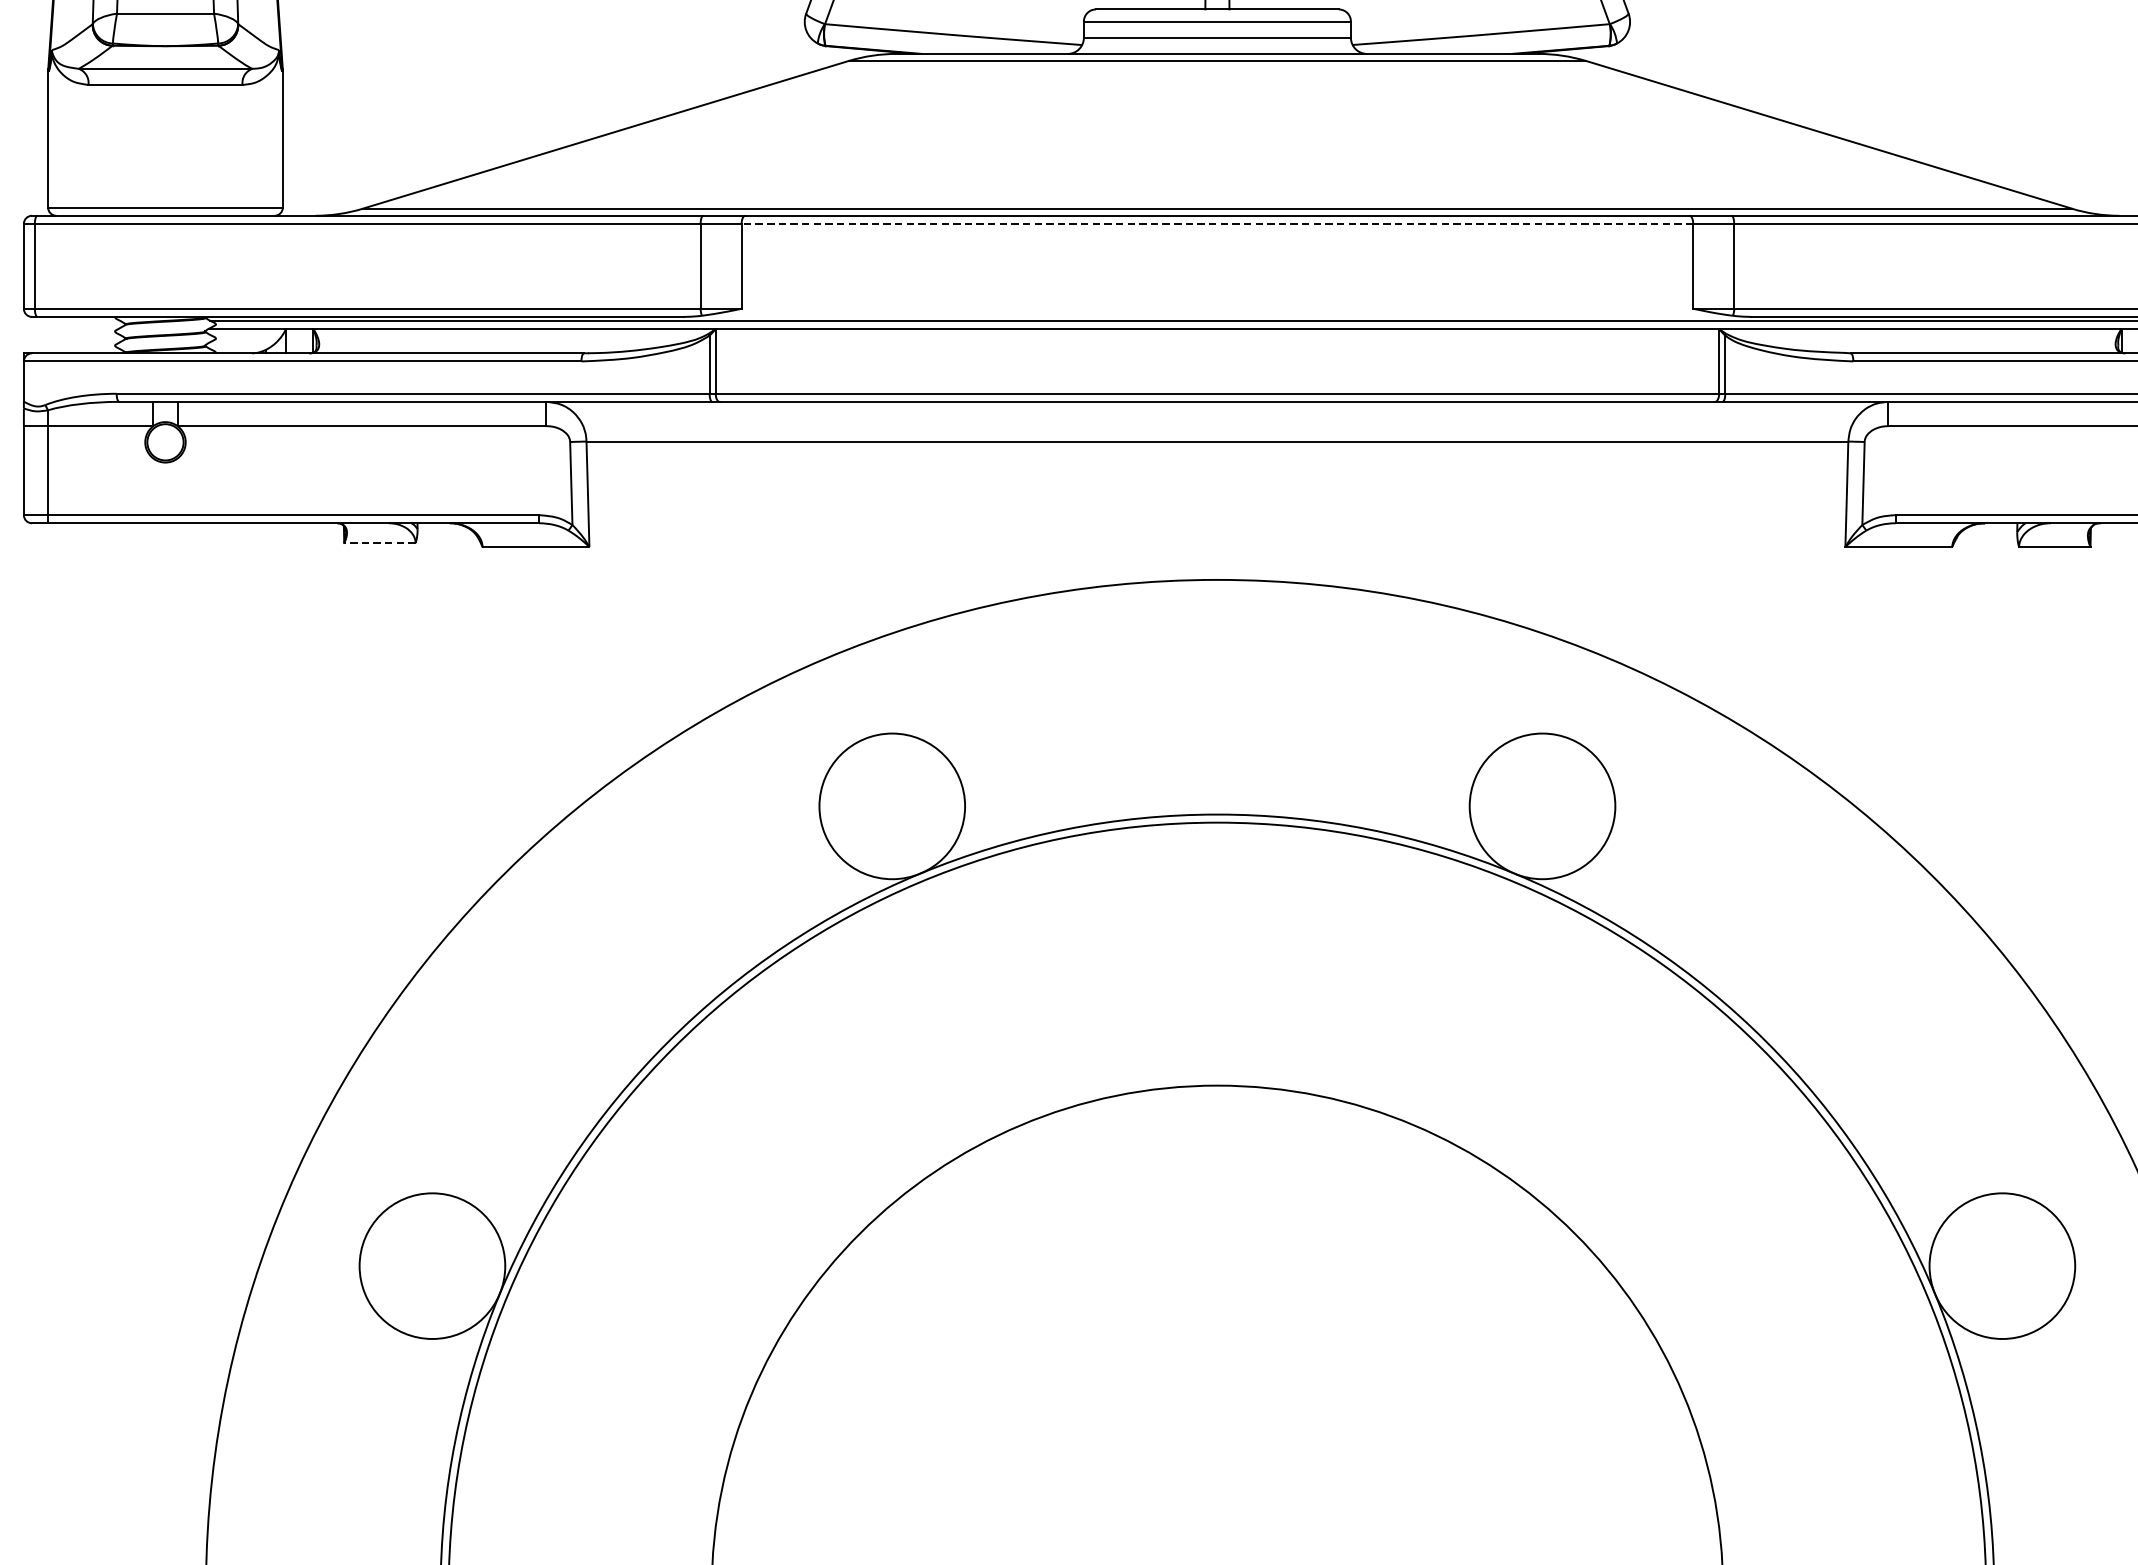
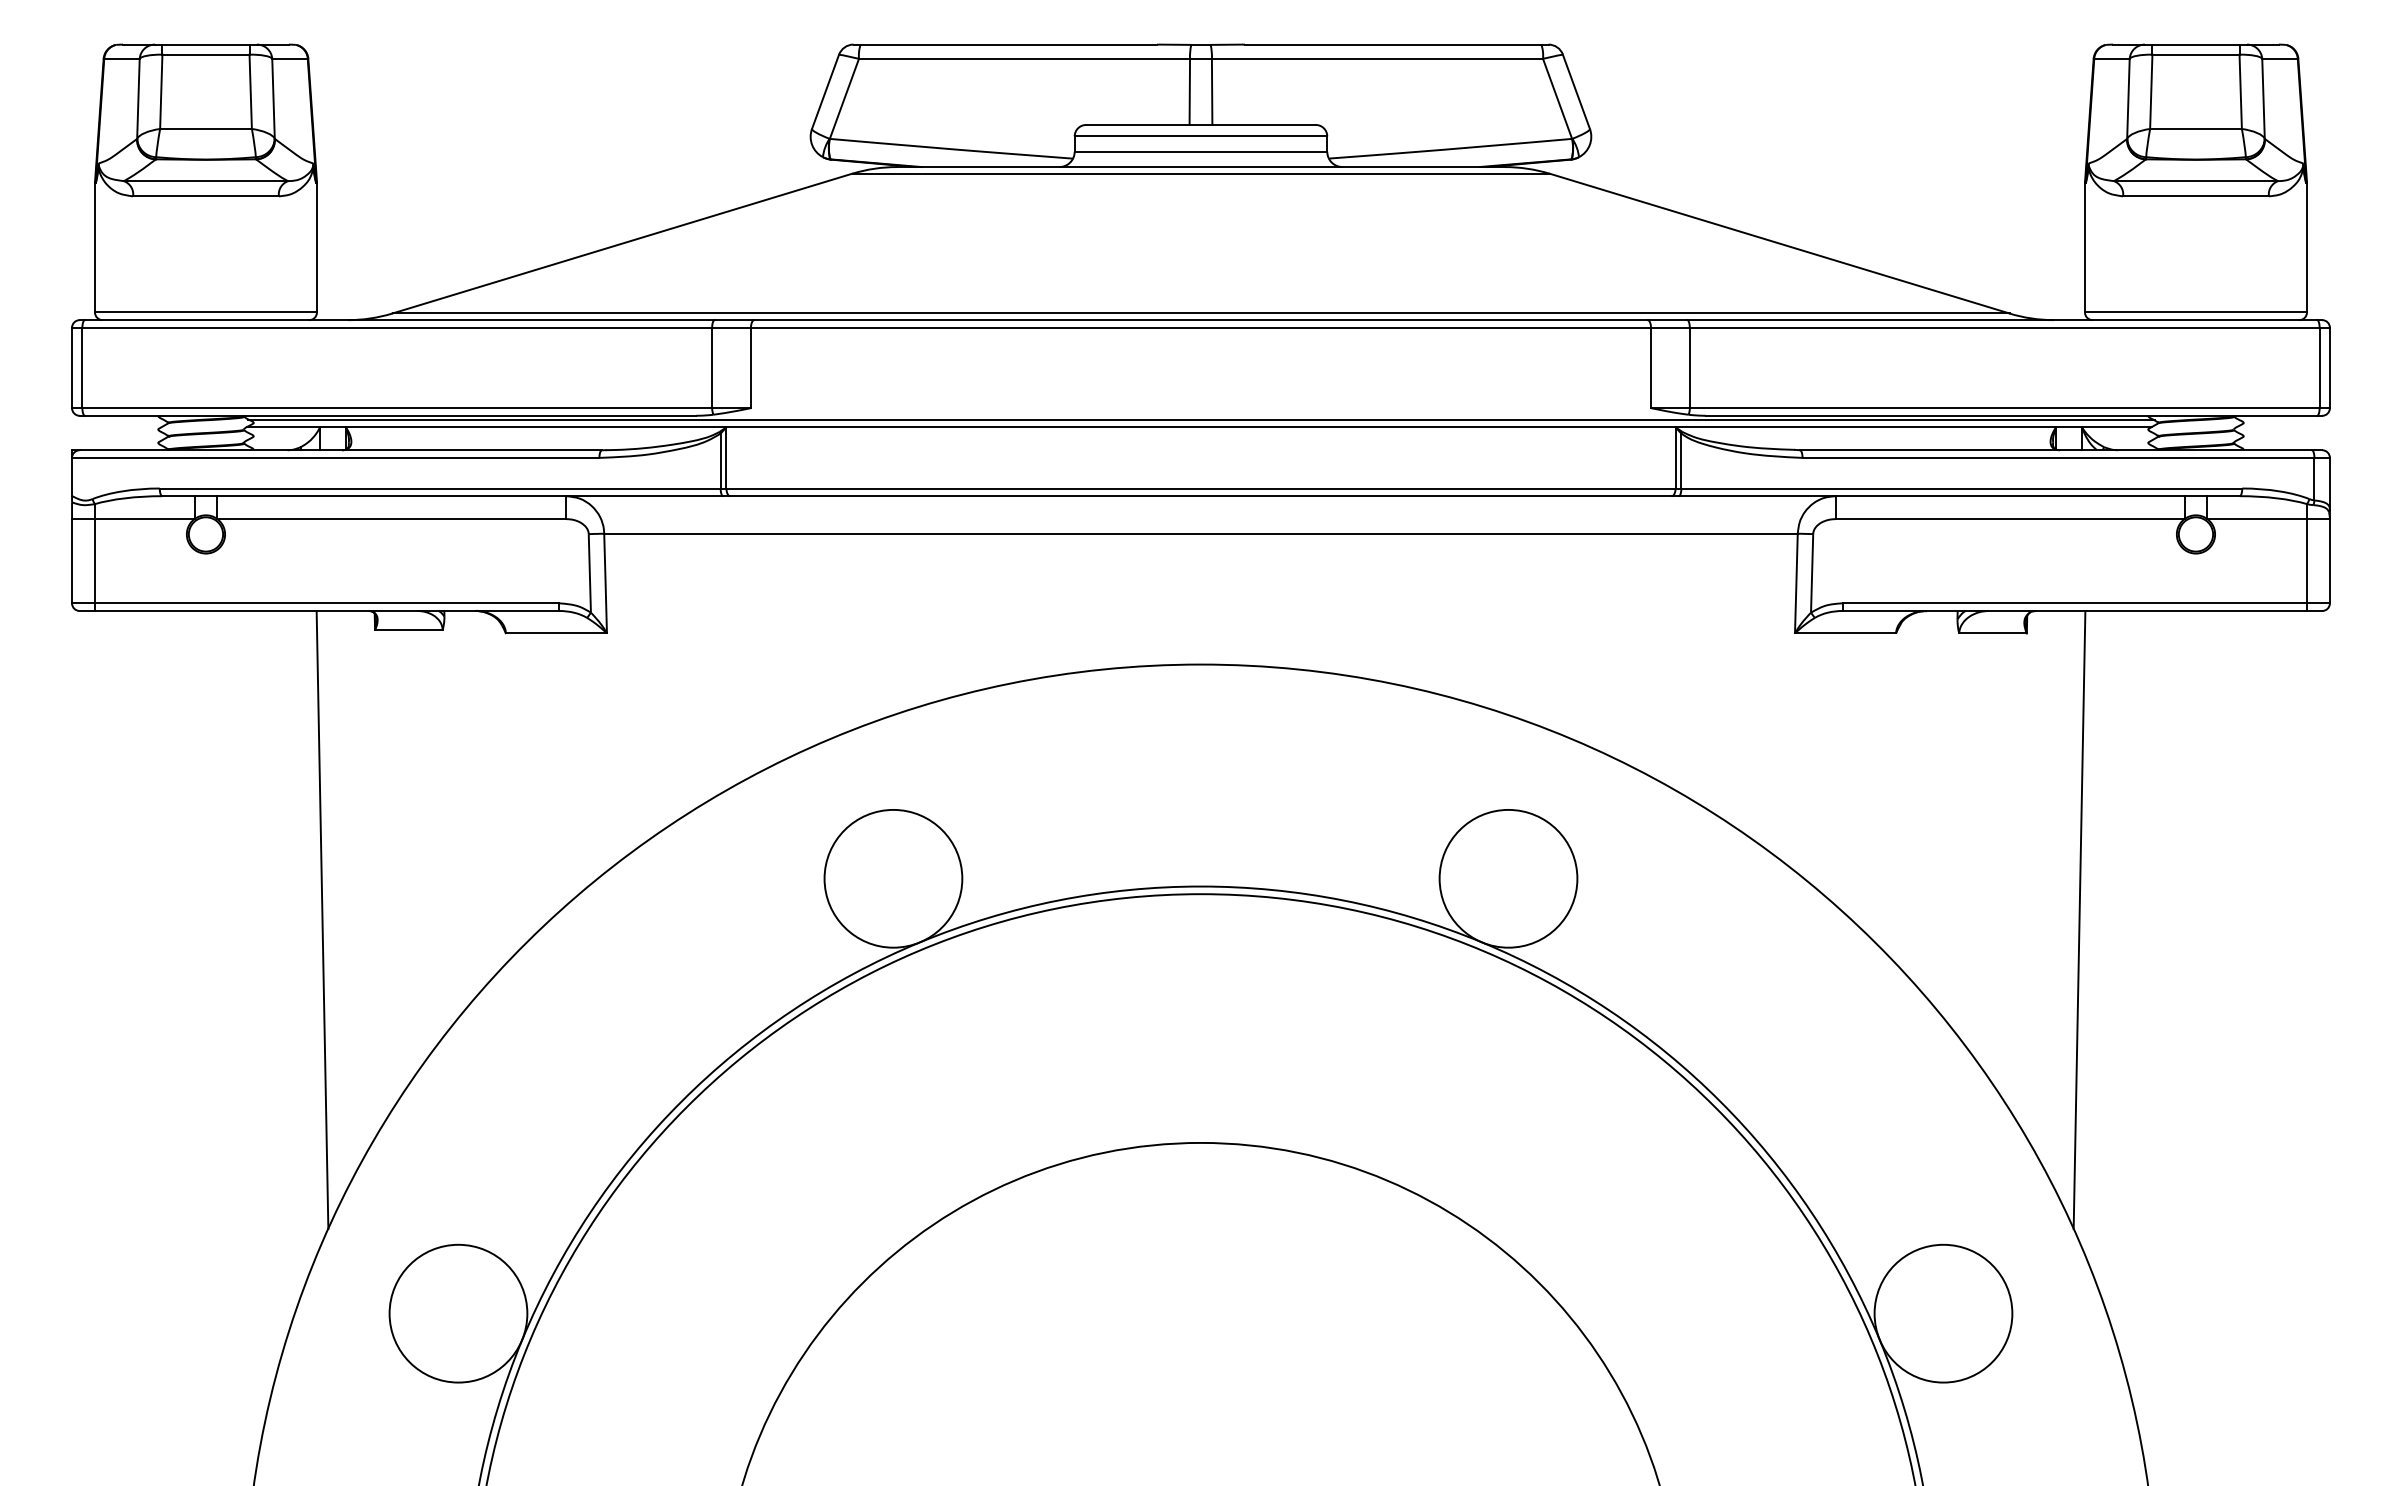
line: (1216, 223) -> (1200, 327), dashed -> solid
line: (379, 542) -> (408, 629), dashed -> solid
line: (288, 849) -> (322, 919), added

